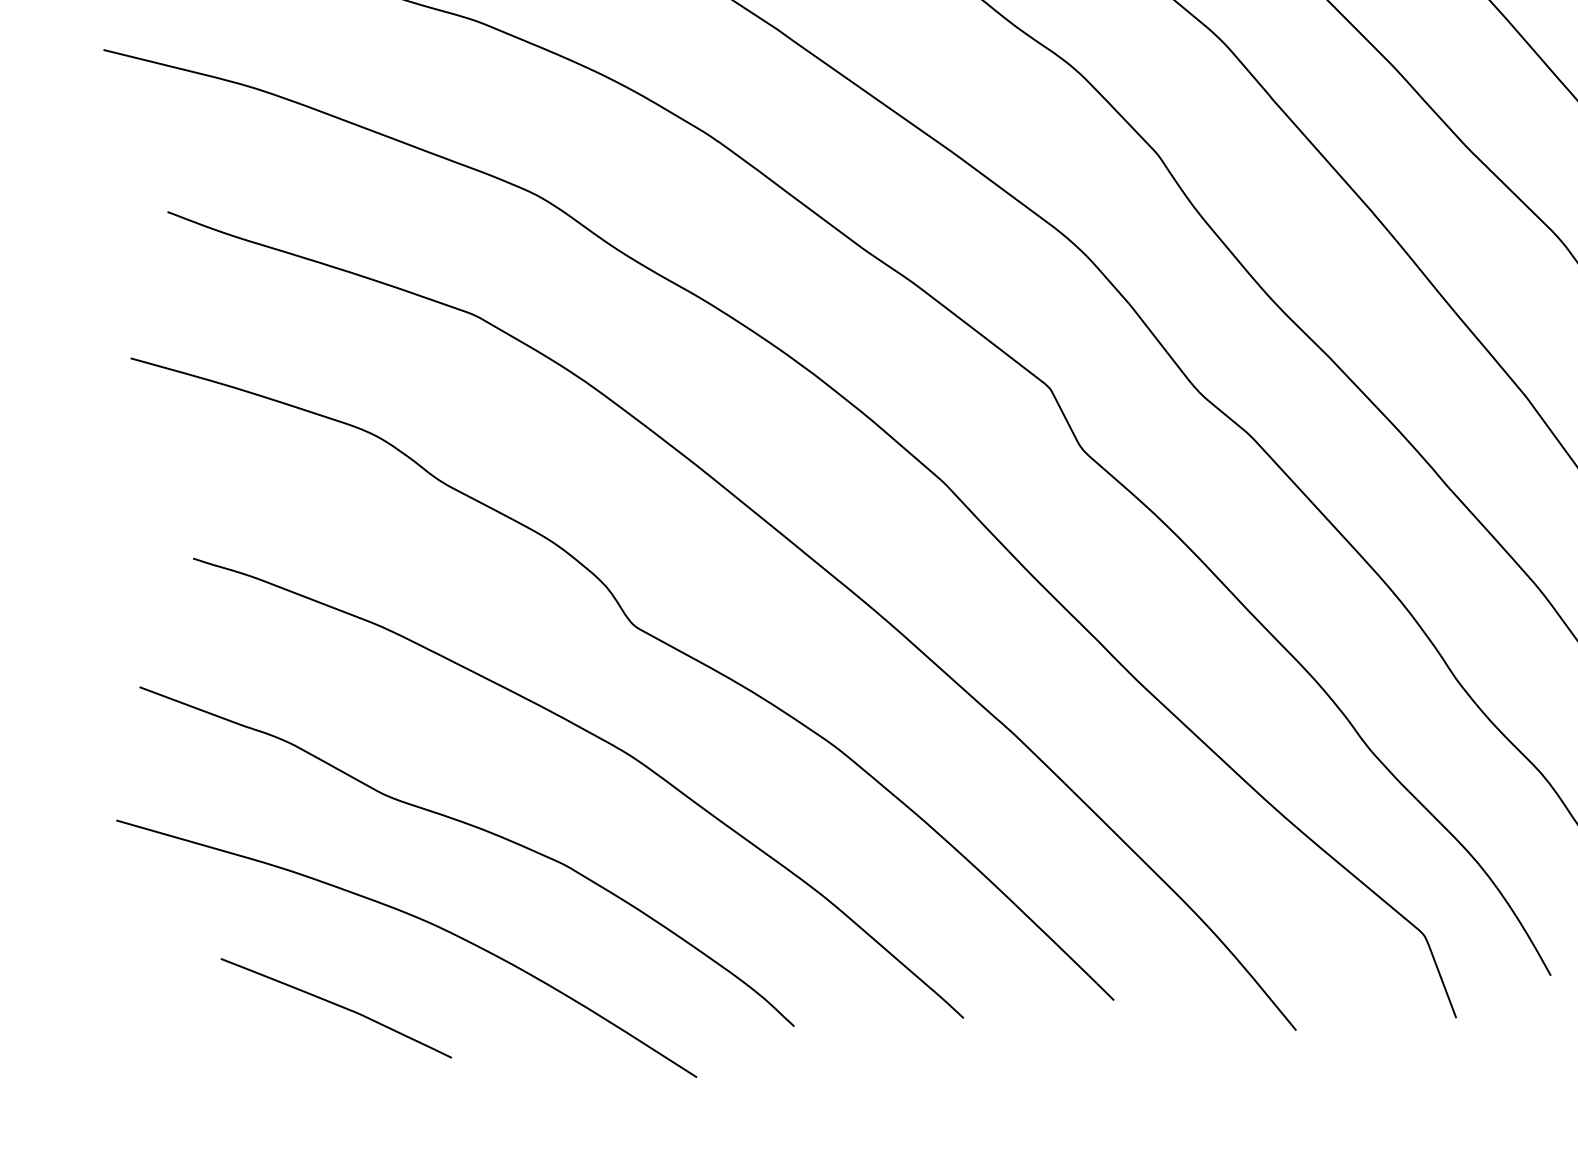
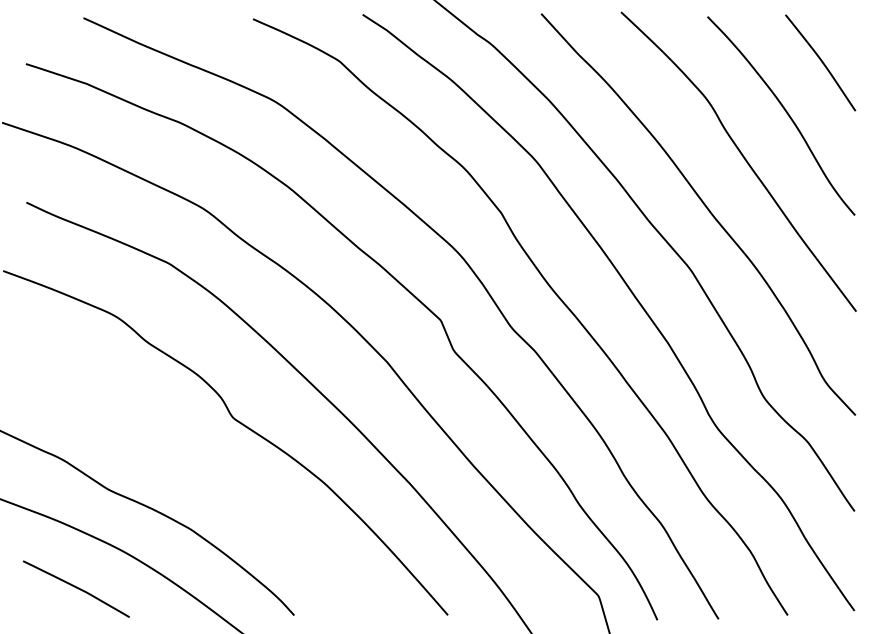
curve: (602, 742) -> (213, 472), removed

